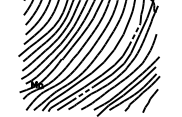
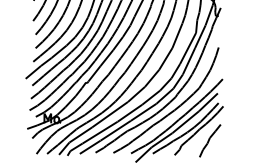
line: (134, 34) -> (188, 48), dashed -> solid
line: (83, 93) -> (116, 130), dashed -> solid

